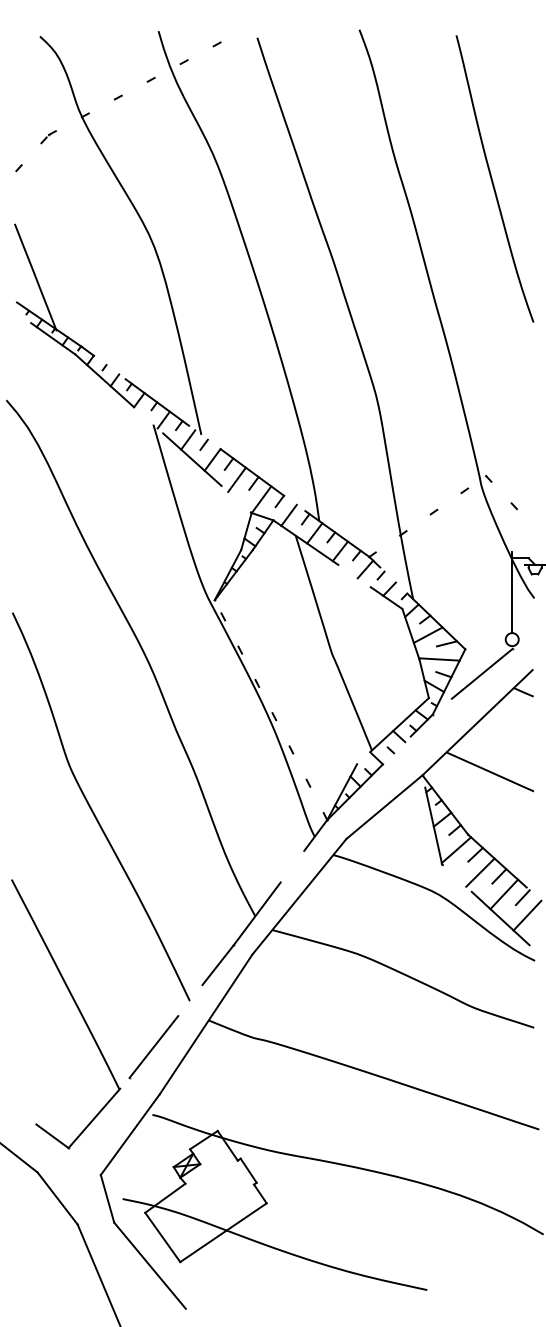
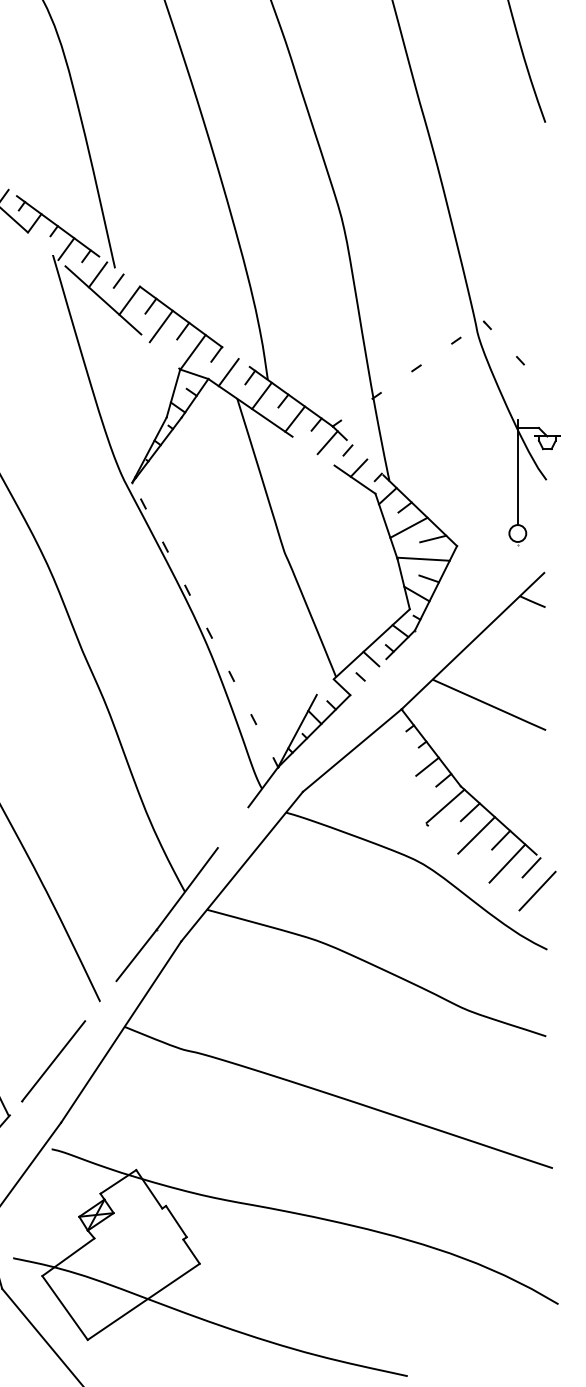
line: (481, 673) -> (477, 577), removed
line: (433, 825) -> (415, 774), removed
line: (500, 918) -> (502, 894), removed

